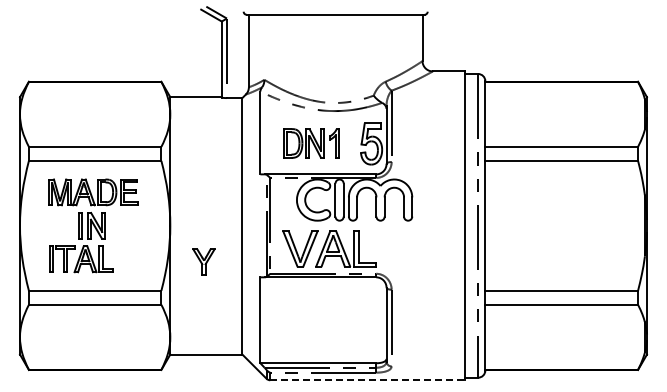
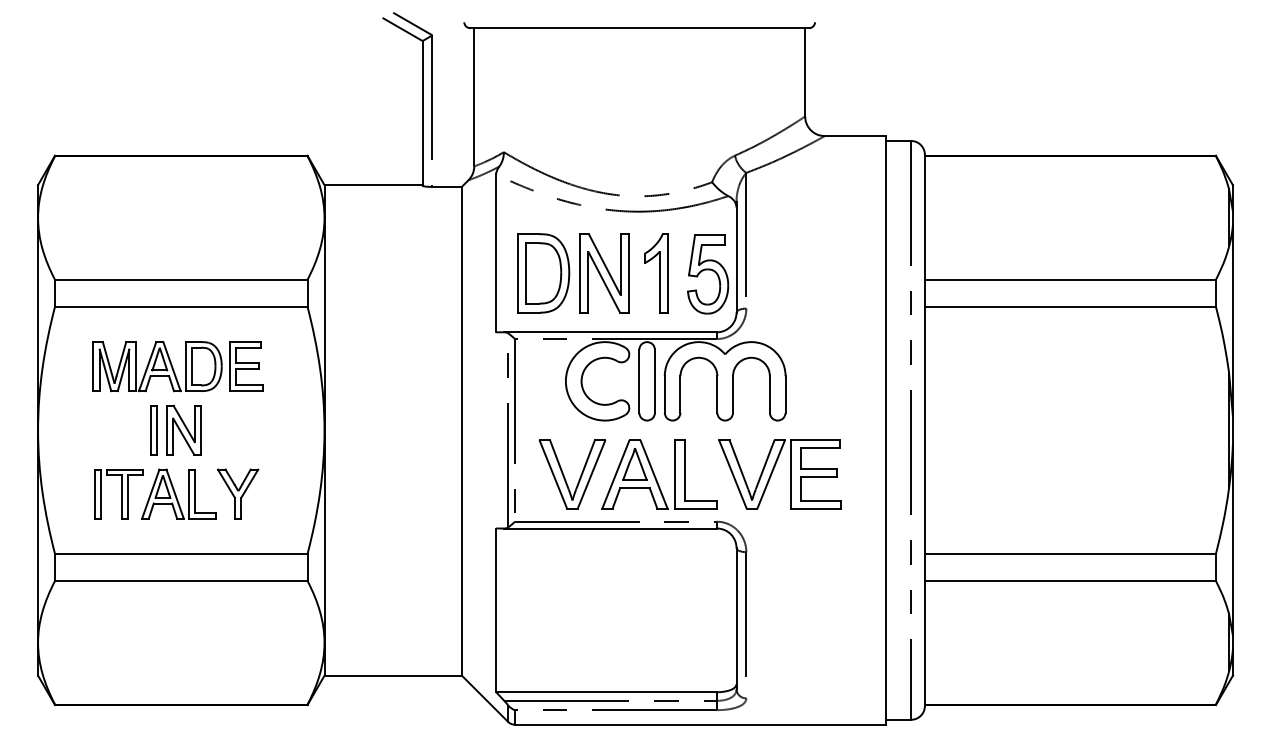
part: (310, 143) -> (591, 273), size x1.43
part: (409, 248) -> (780, 473), added
part: (203, 261) -> (237, 492), moved
line: (368, 380) -> (702, 725), dashed -> solid

